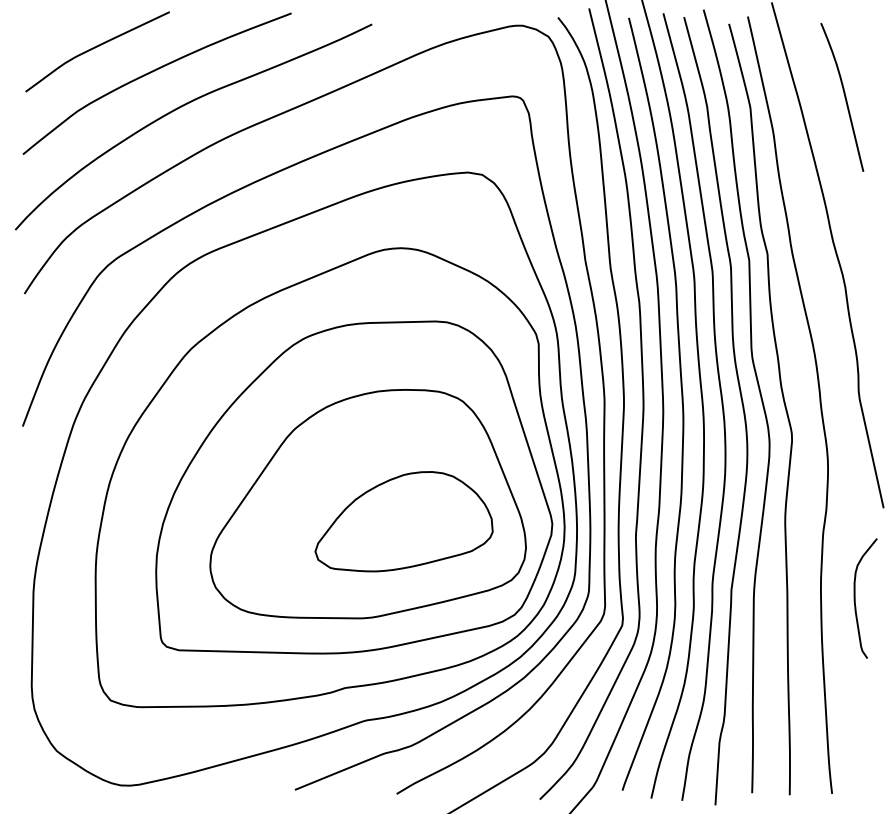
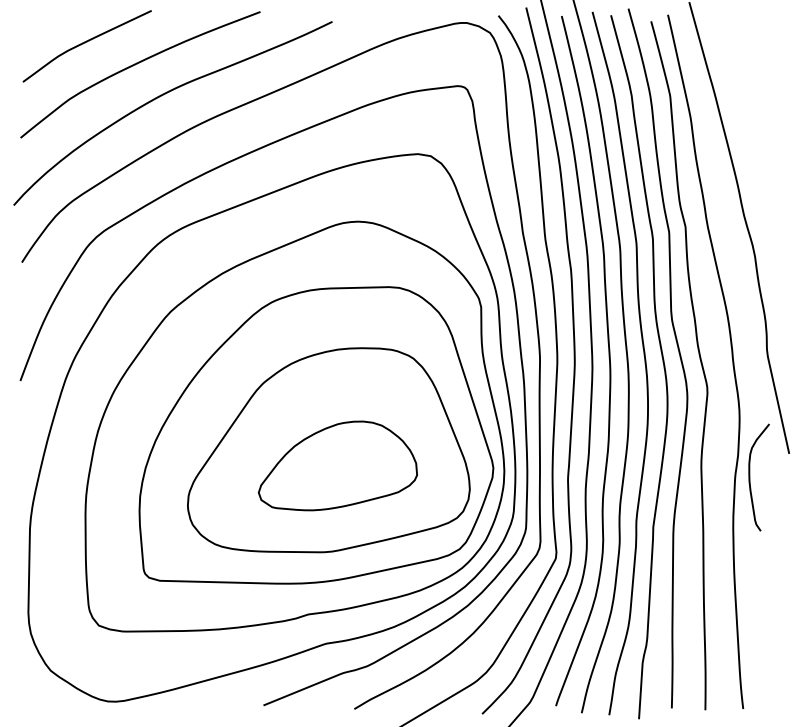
curve: (843, 94) -> (753, 84), removed
part: (403, 521) -> (337, 465), moved
curve: (855, 598) -> (750, 477), moved

